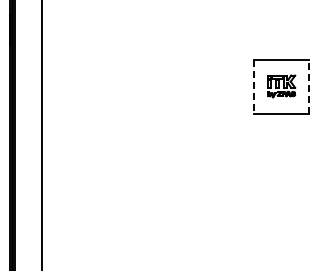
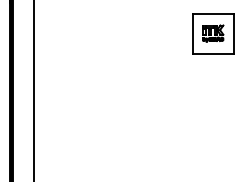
line: (308, 86) -> (233, 33), dashed -> solid
line: (254, 87) -> (192, 34), dashed -> solid

